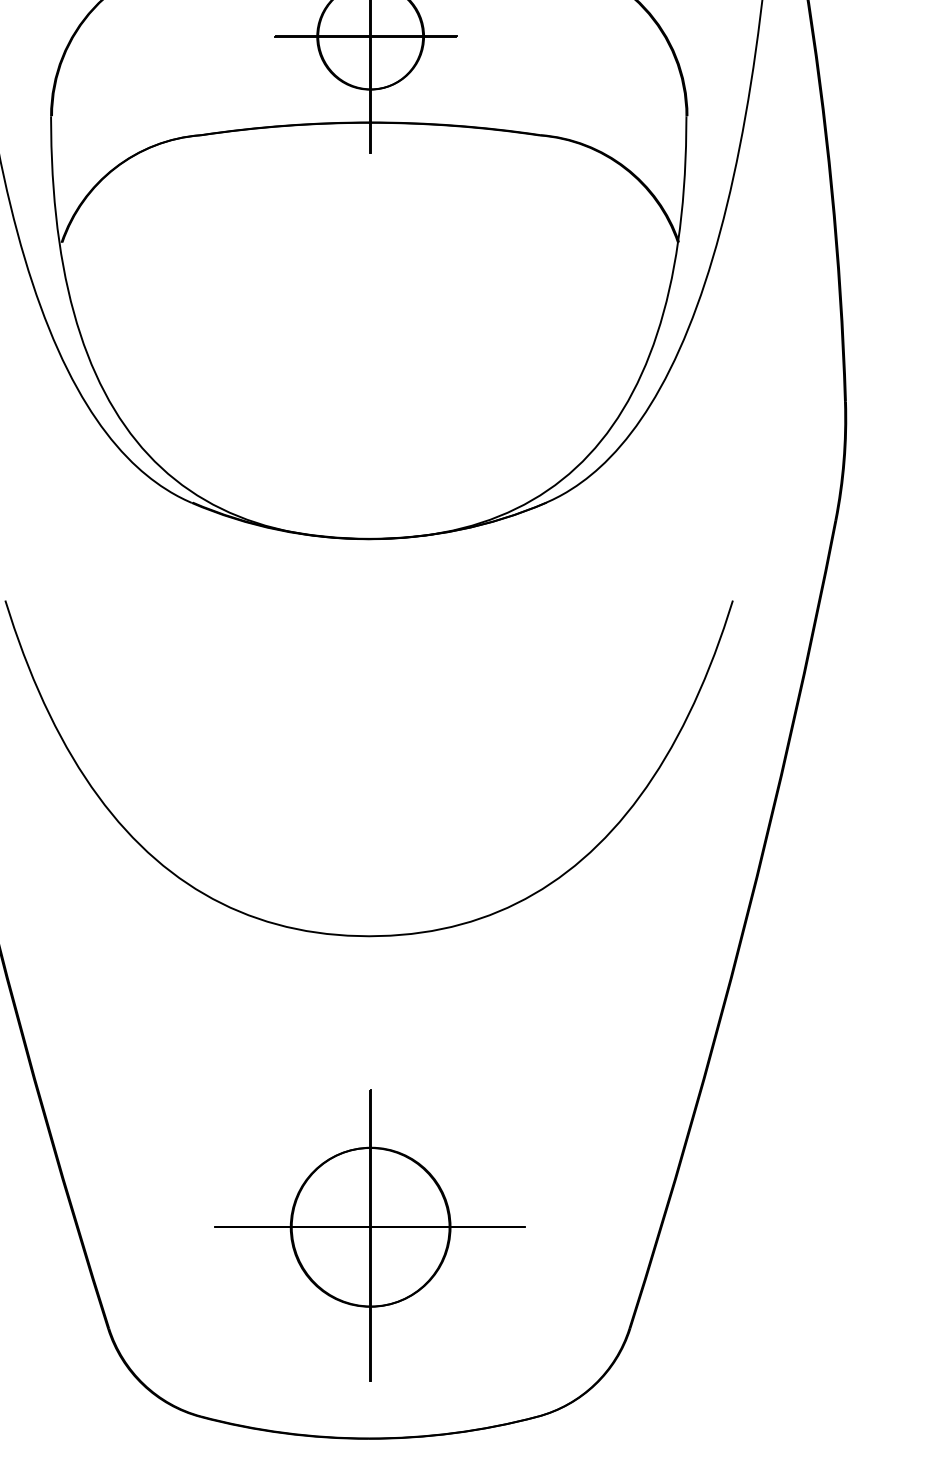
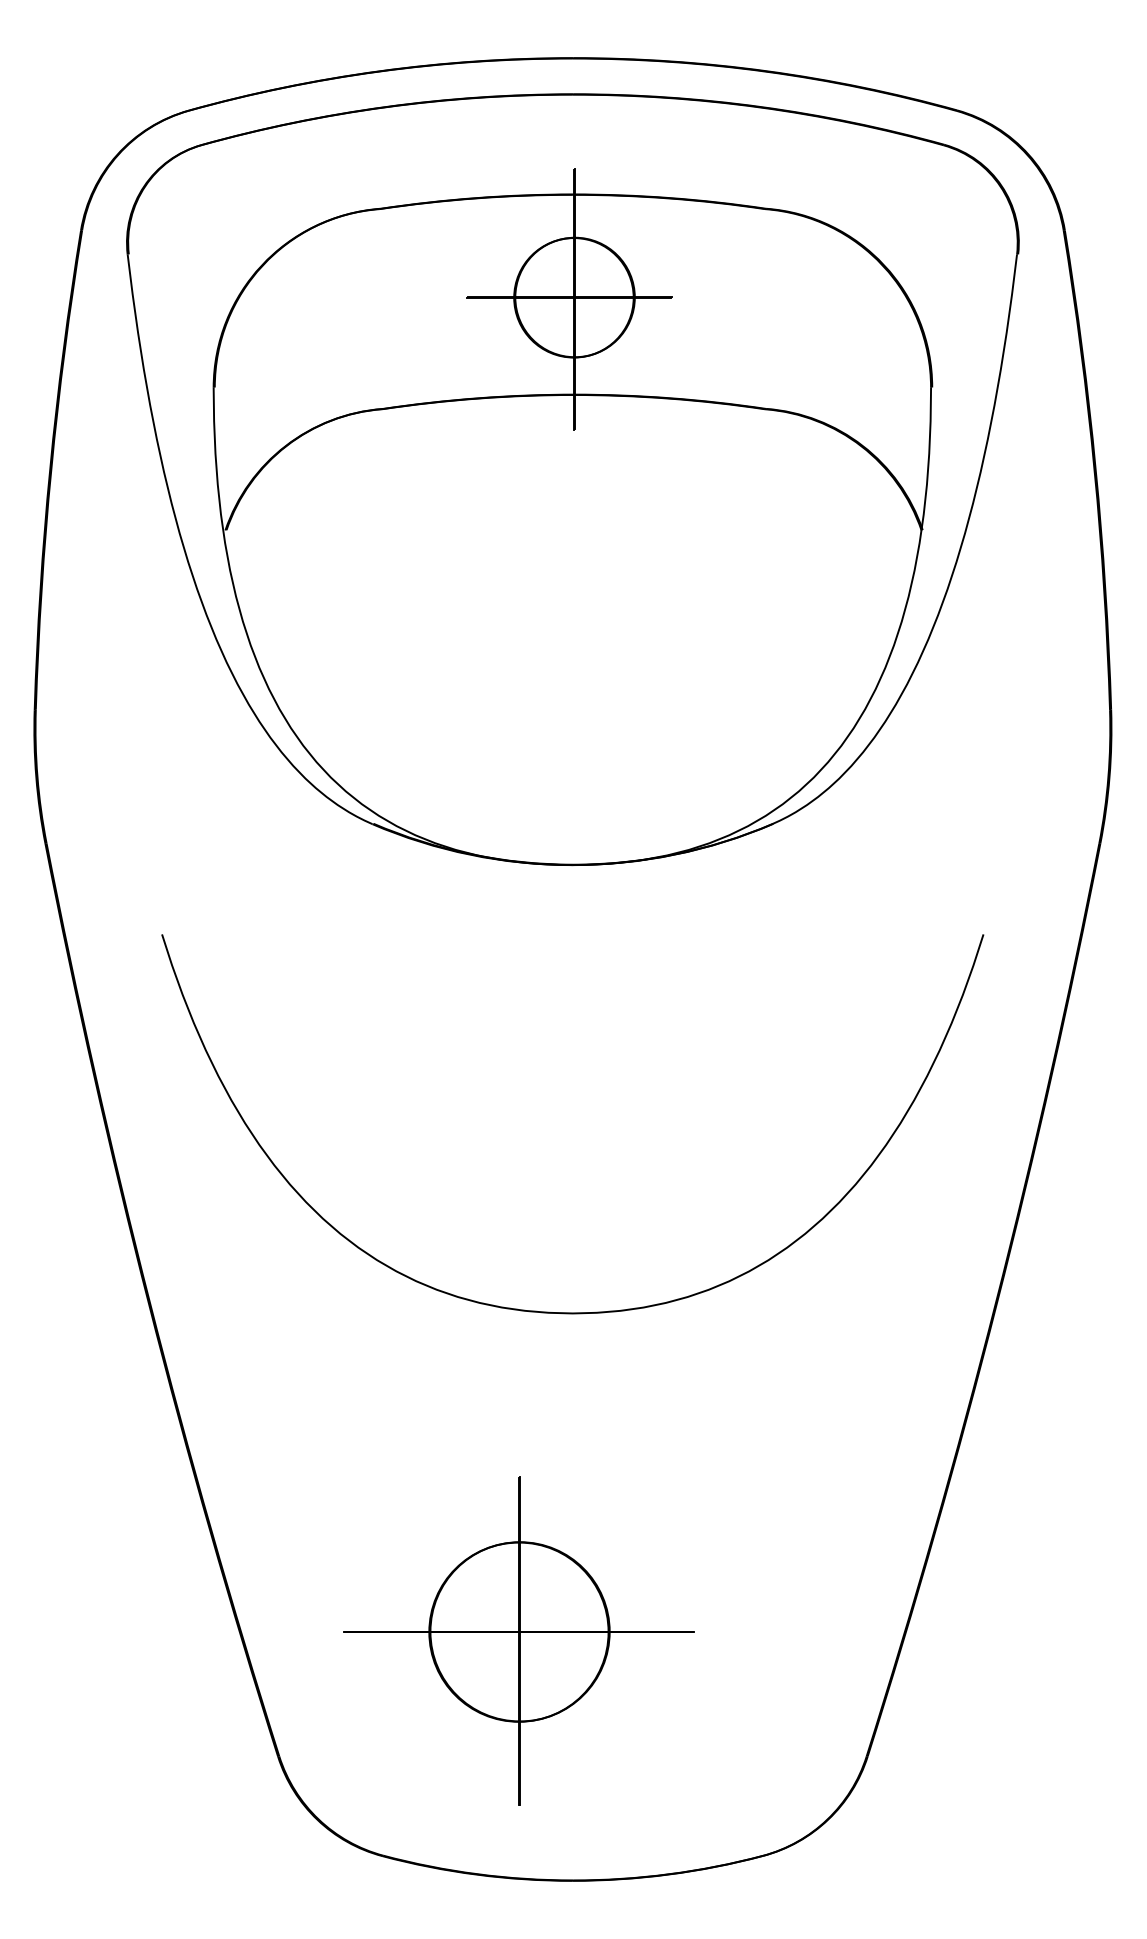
part: (369, 1234) -> (518, 1640), moved

